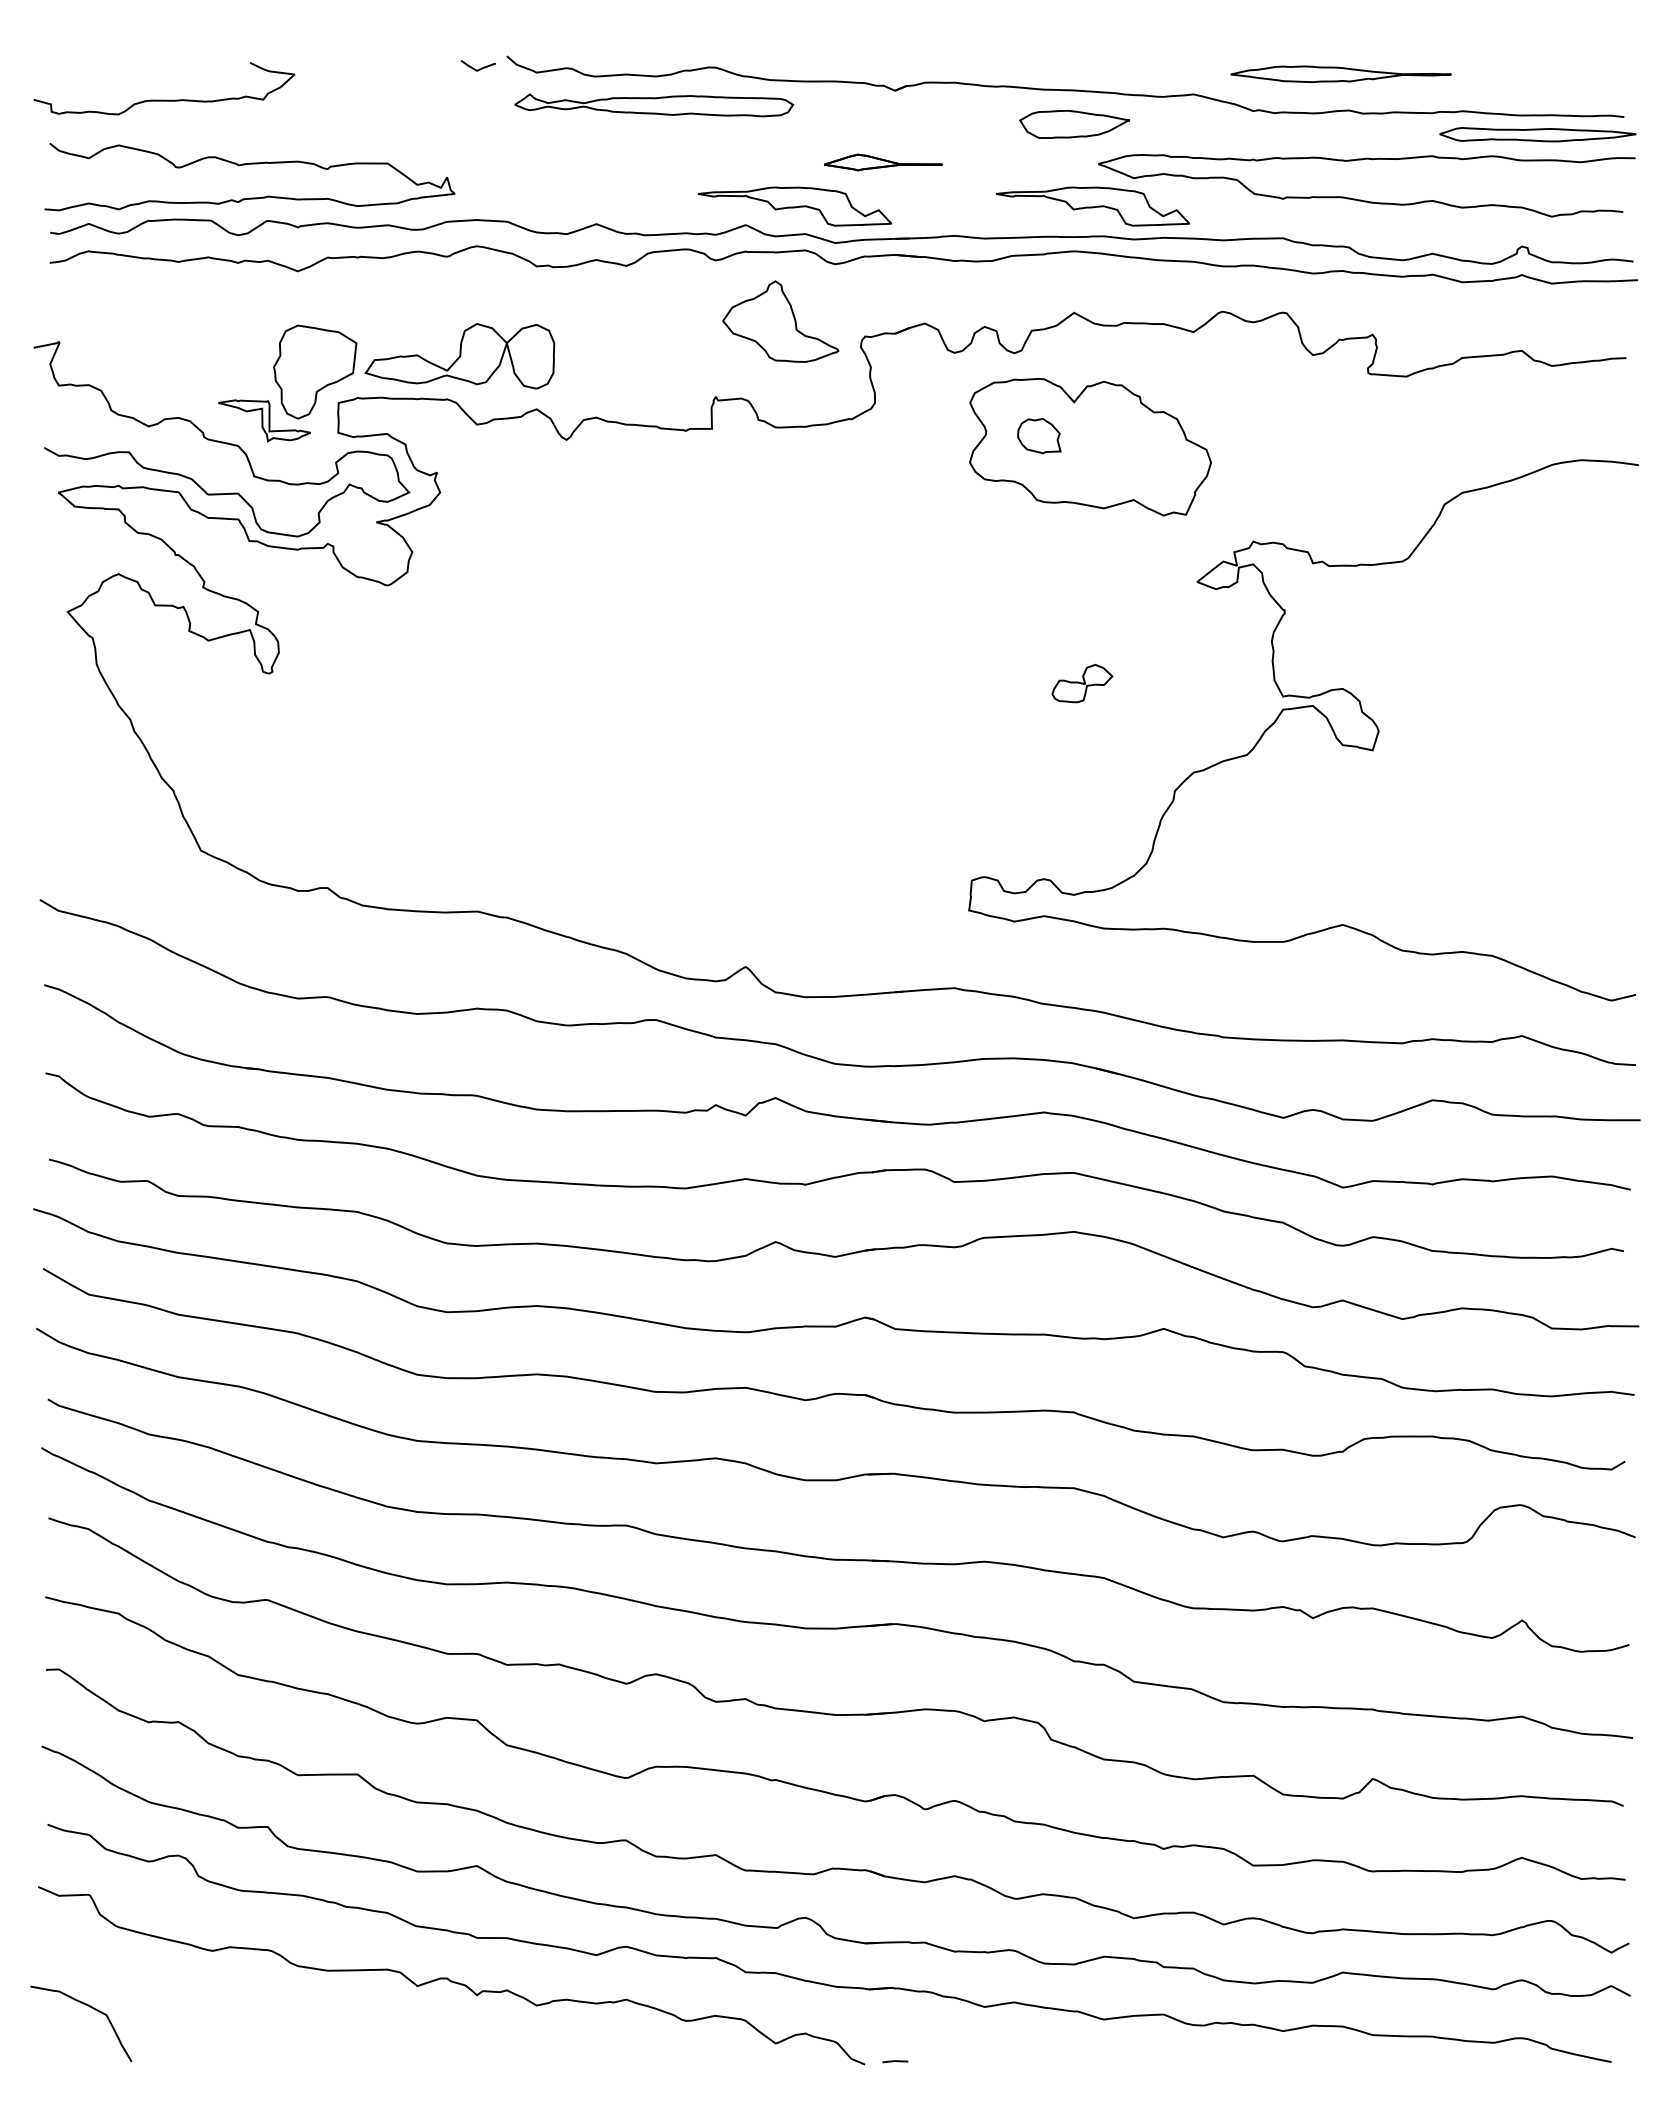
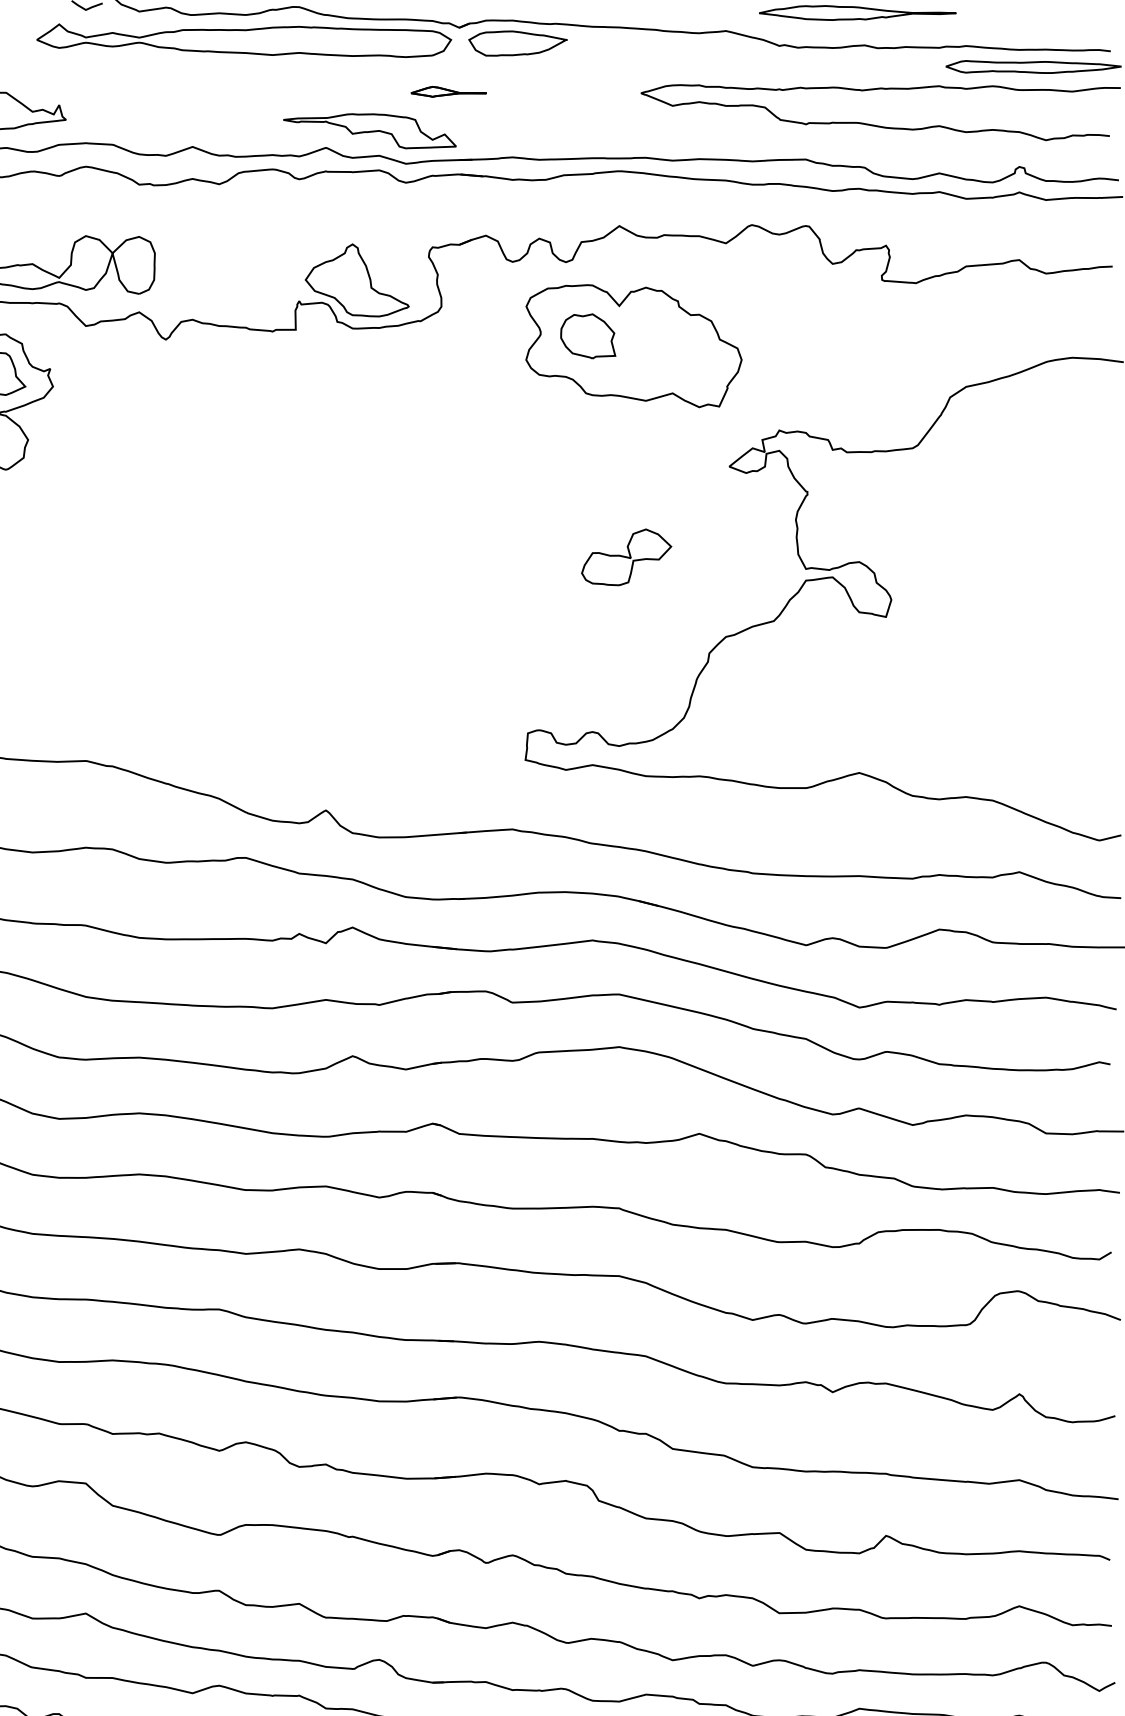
part: (653, 105) -> (243, 40), size x1.67
part: (1074, 124) -> (517, 43), moved
part: (882, 162) -> (448, 91), size x0.71
part: (1092, 206) -> (635, 131), removed
part: (780, 321) -> (357, 280), moved
part: (1039, 435) -> (588, 335), size x1.43
part: (1082, 683) -> (626, 557), size x1.67

